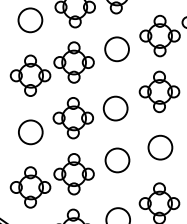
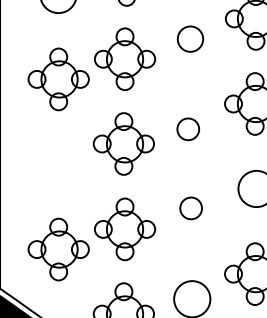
part: (116, 49) -> (189, 39), size x0.7
part: (115, 108) -> (188, 129), size x0.6
part: (30, 132) -> (58, 165), removed
part: (117, 160) -> (191, 208), size x0.6

